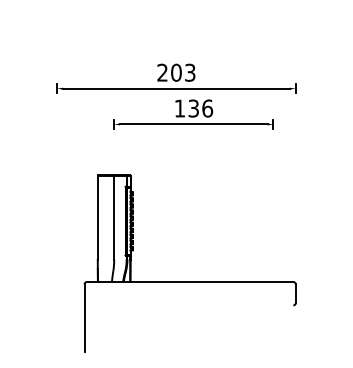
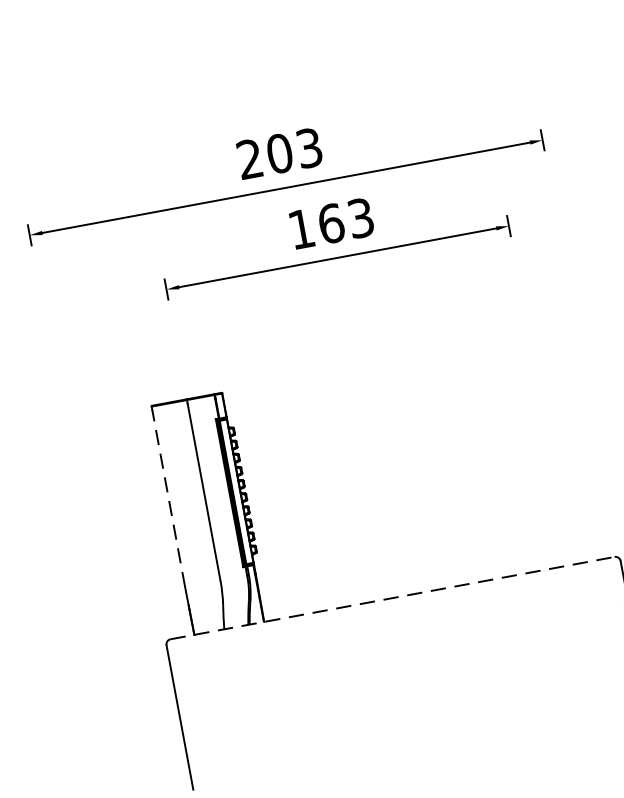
text: (200, 108) -> (345, 220), 136 -> 163
line: (97, 218) -> (168, 498), solid -> dashed
line: (190, 282) -> (393, 599), solid -> dashed

